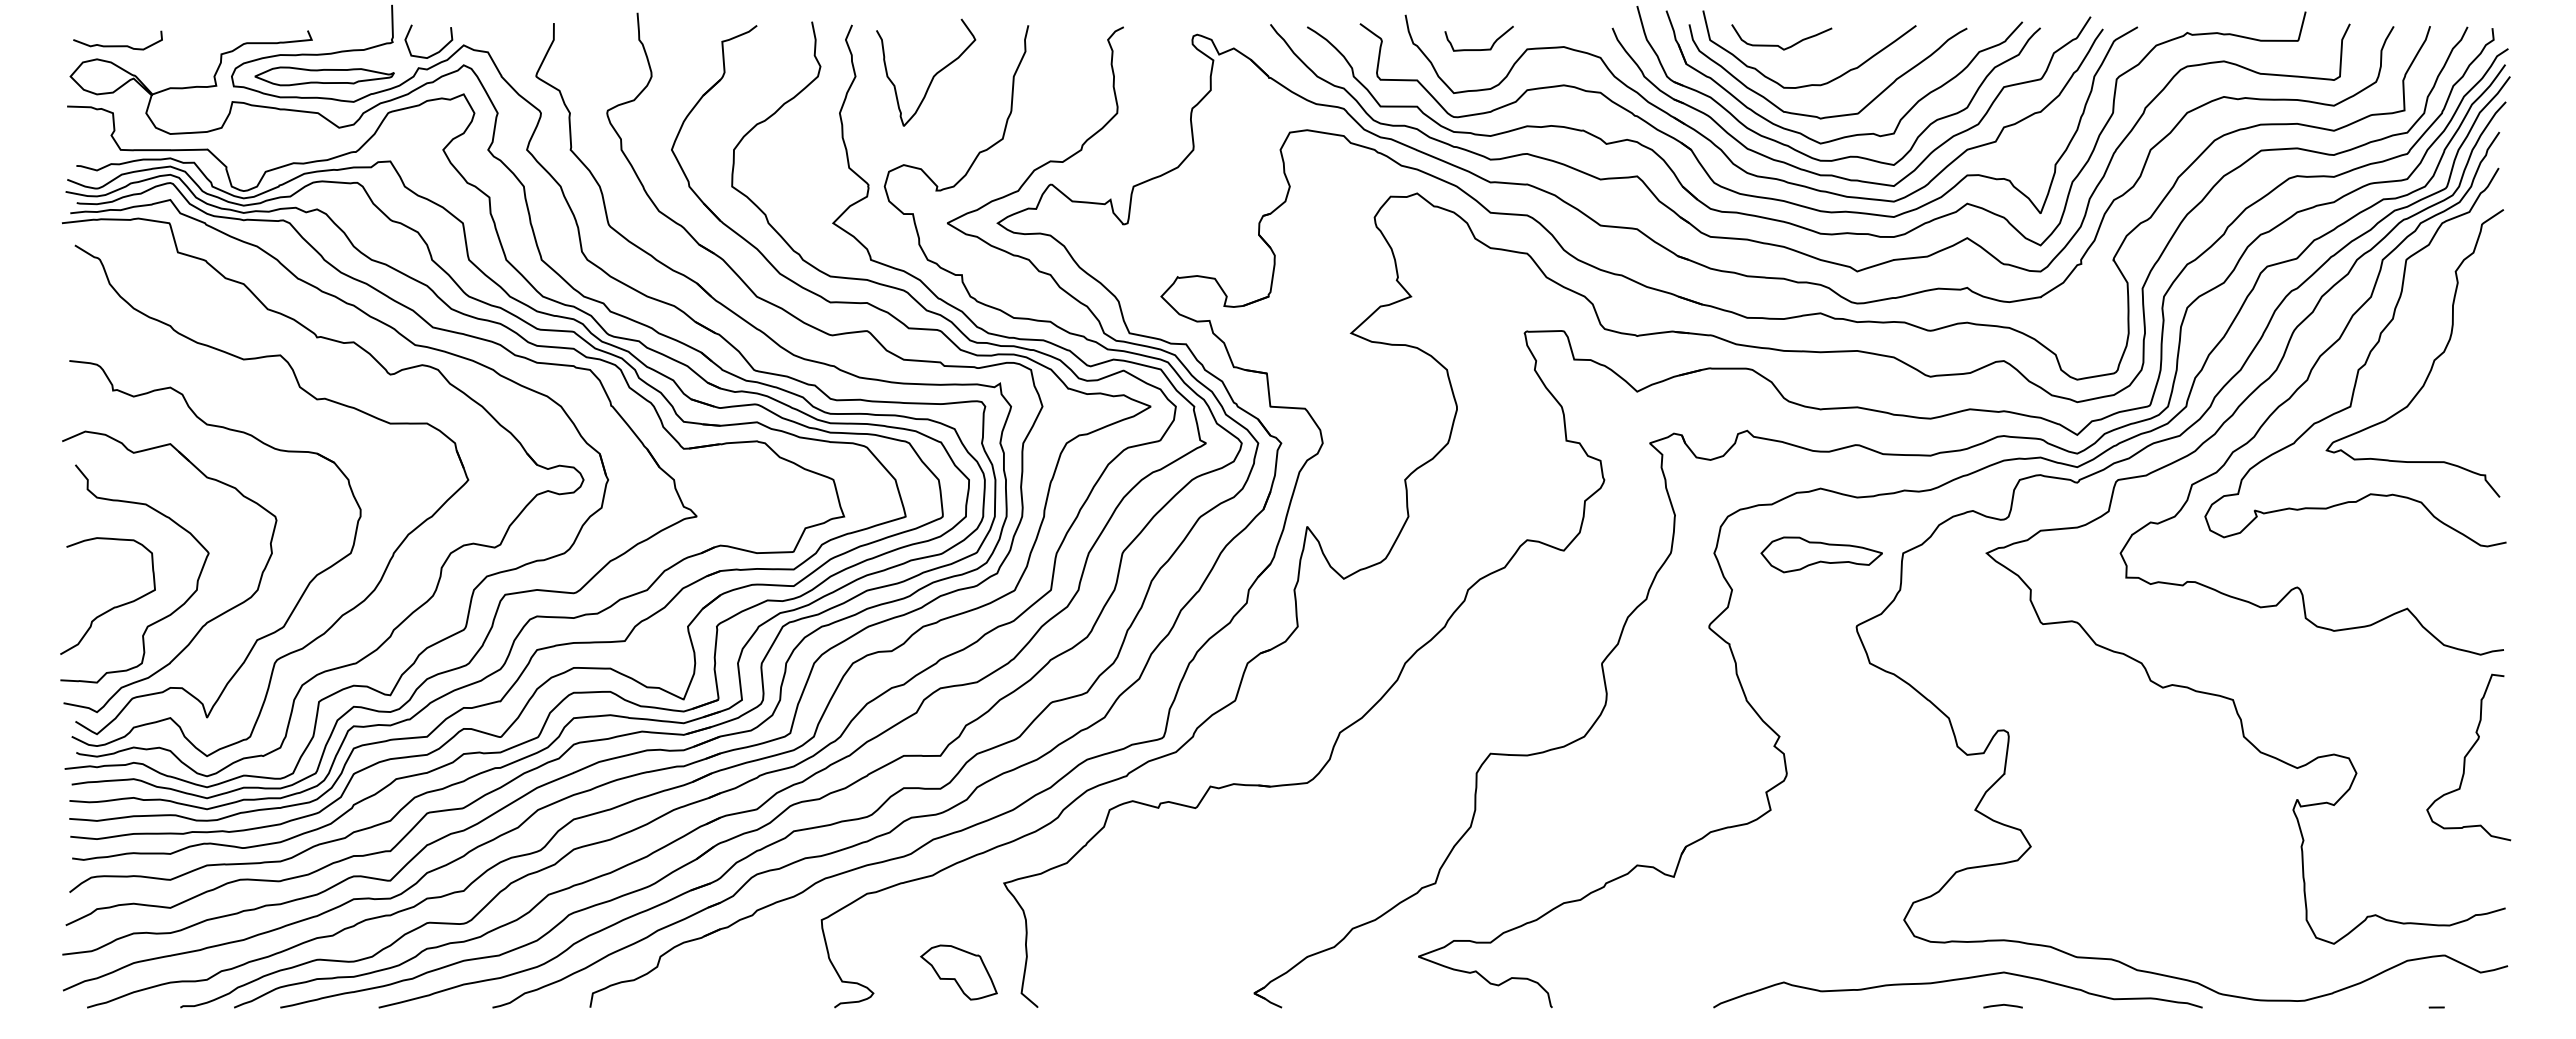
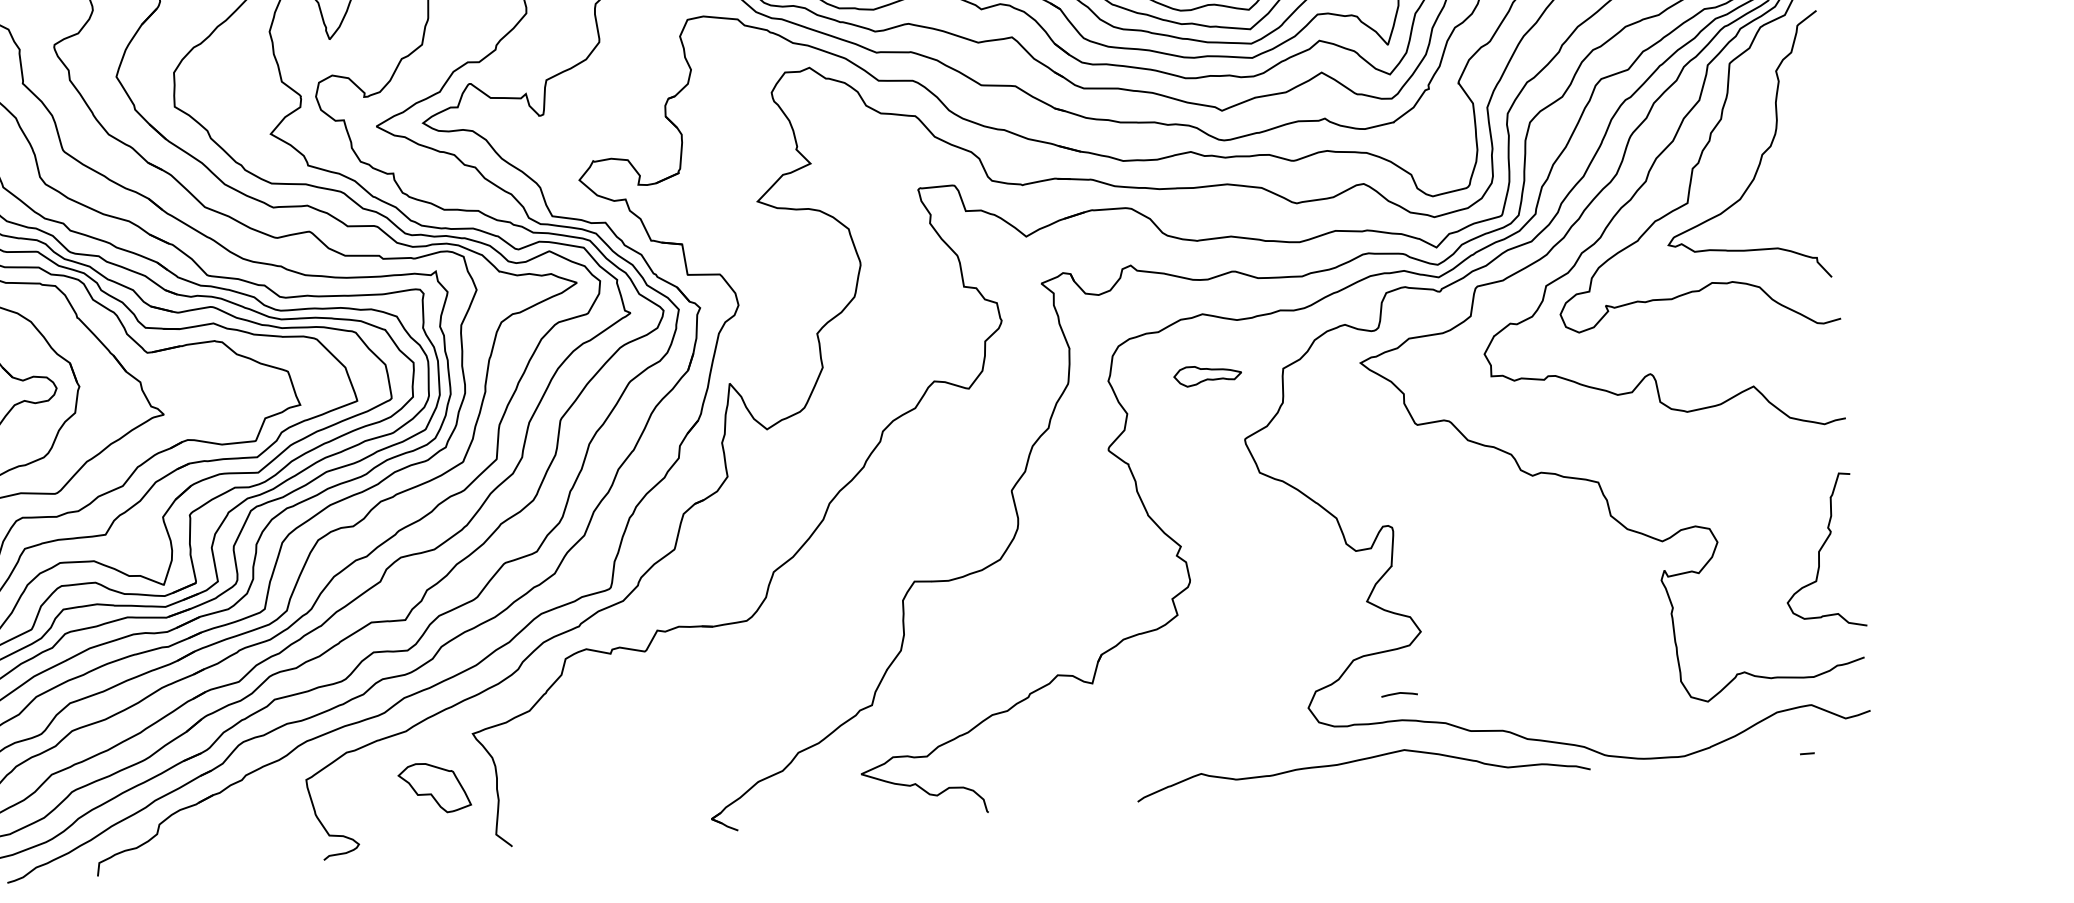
part: (1821, 554) -> (1207, 375), size x0.6
curve: (2467, 755) -> (1821, 549), moved
part: (958, 972) -> (434, 787), moved
line: (2002, 1005) -> (1398, 693), moved

